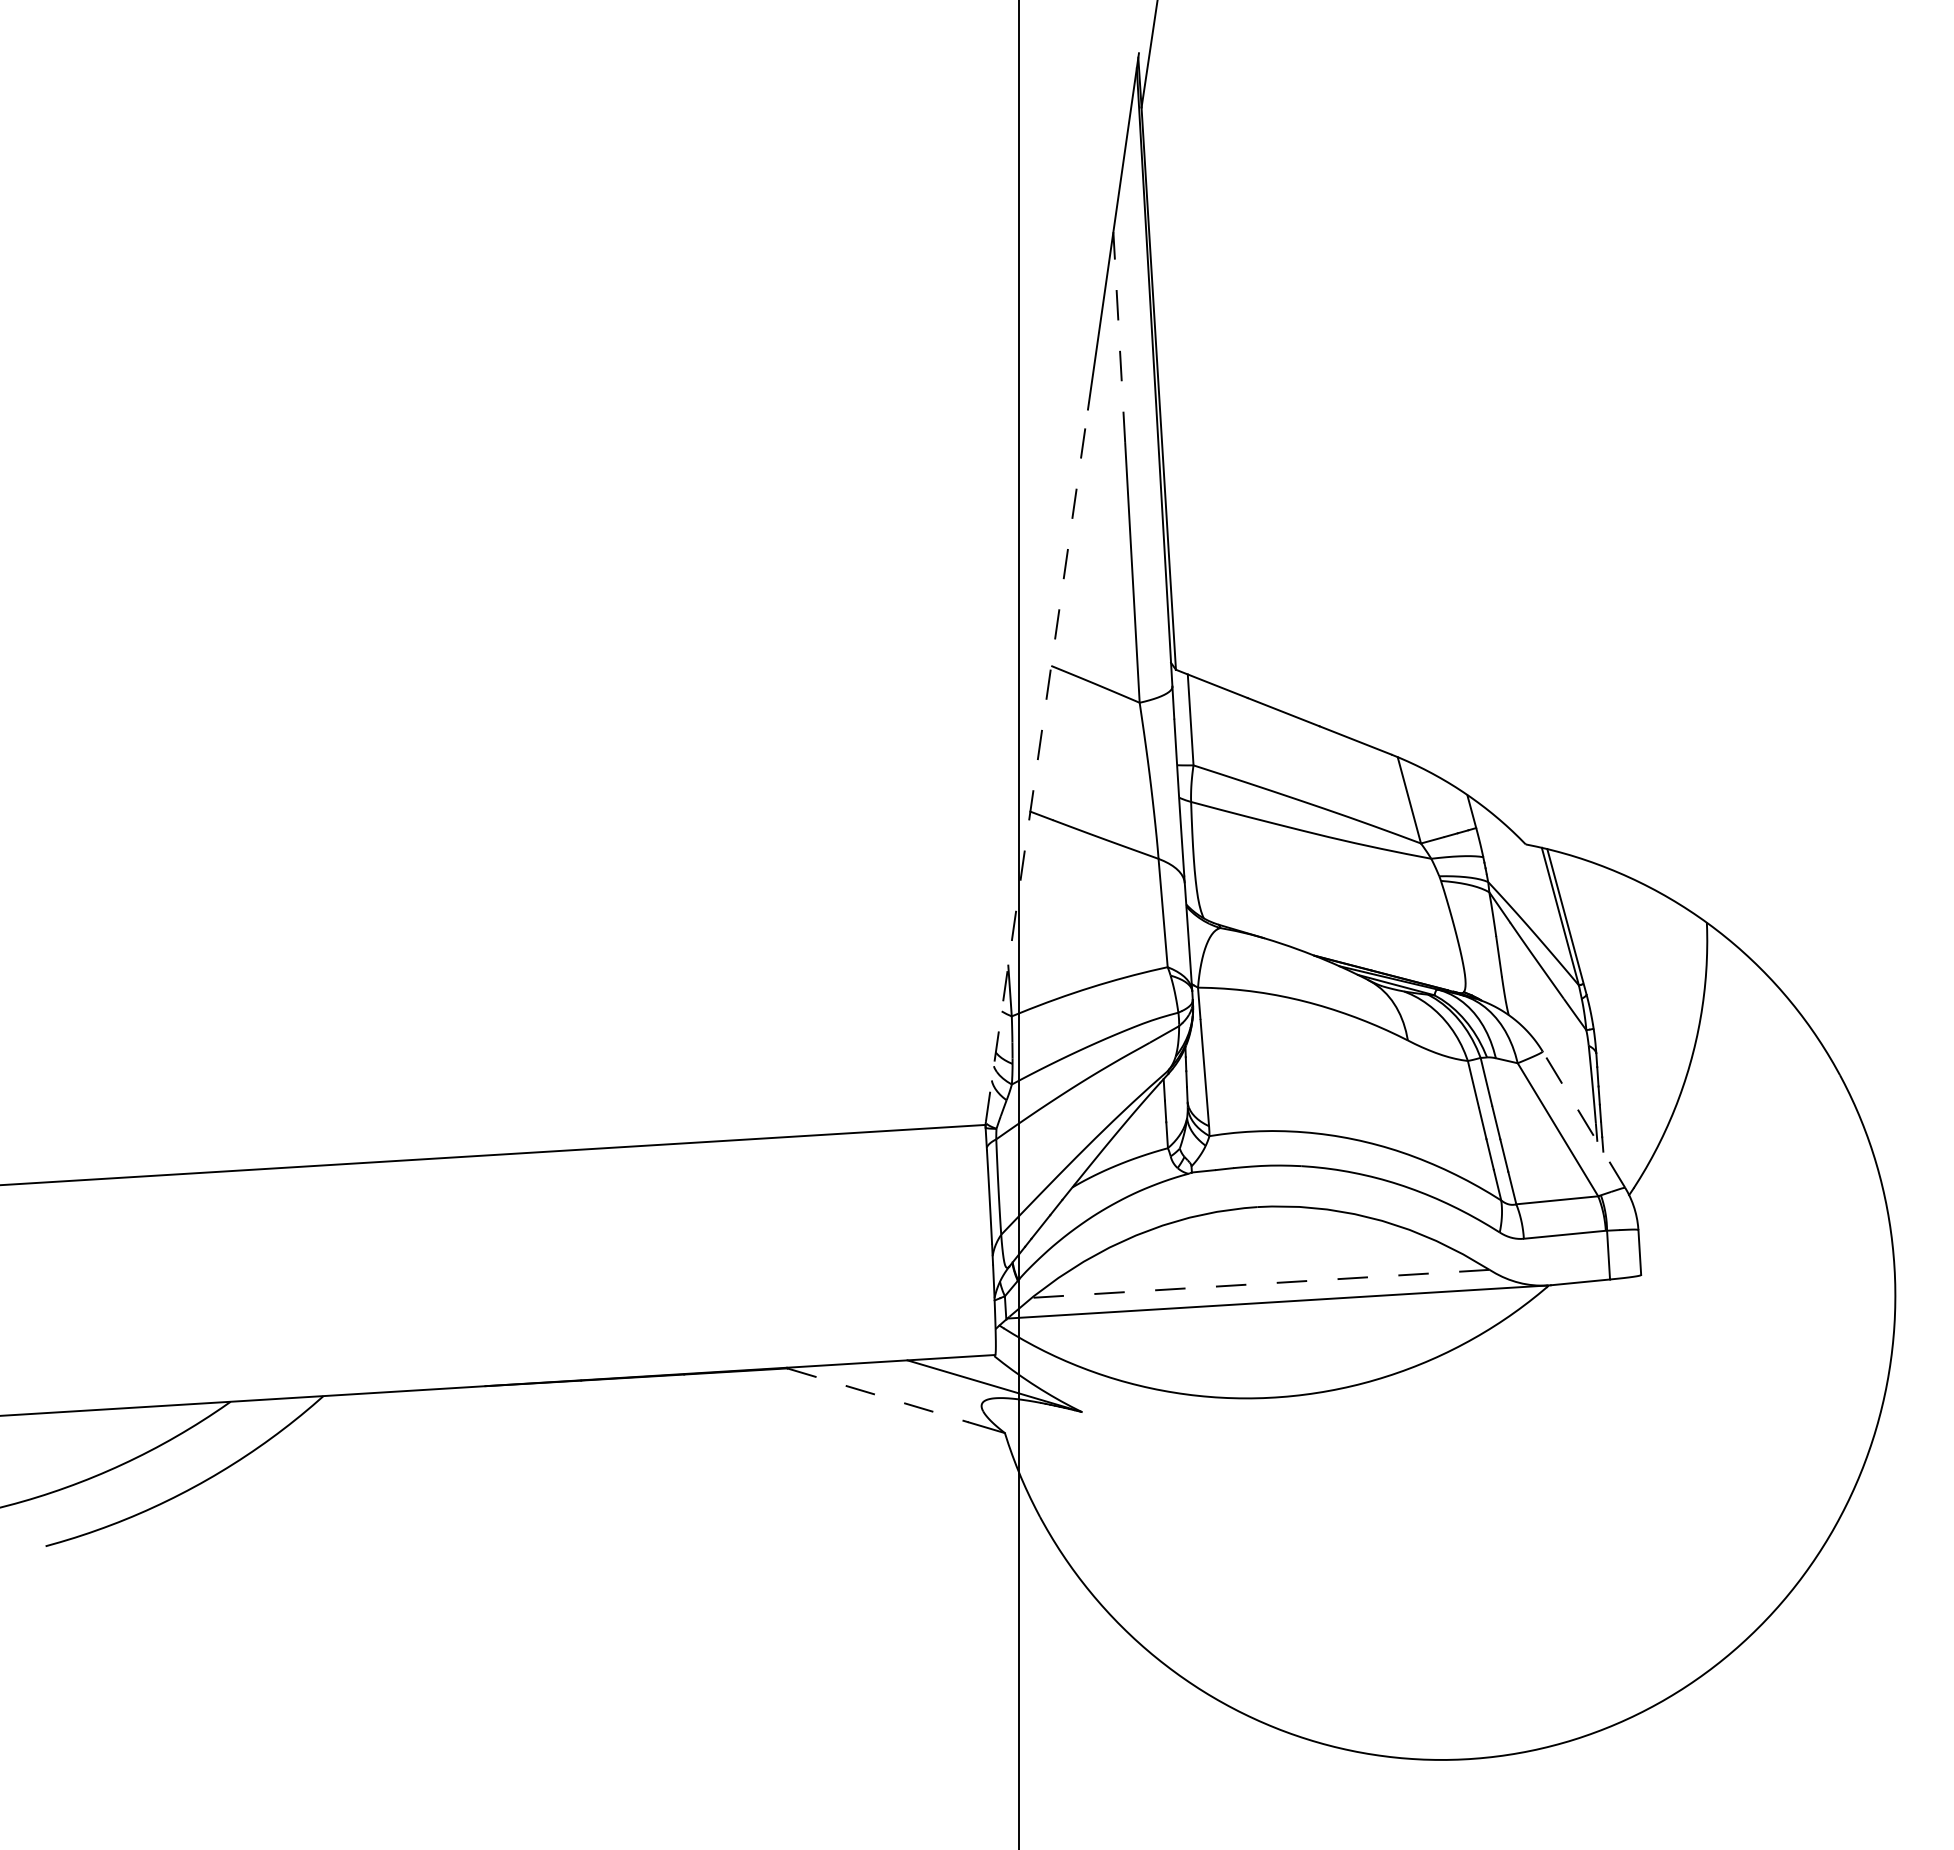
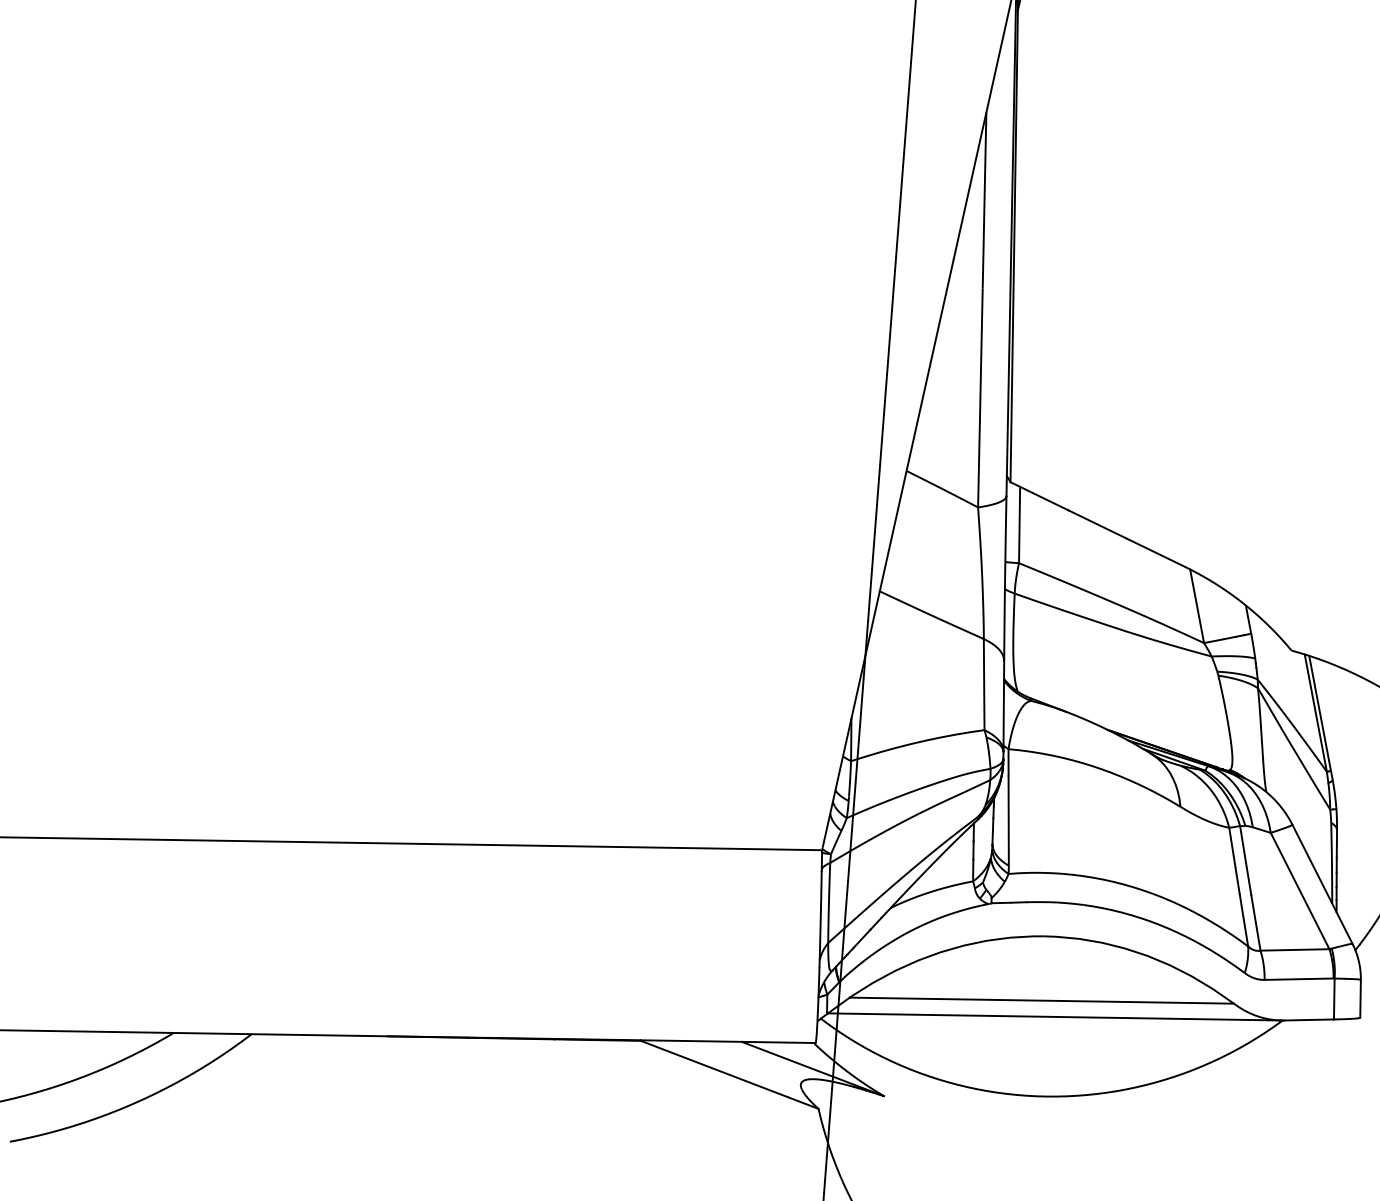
line: (1119, 338) -> (984, 201), dashed -> solid
line: (1036, 765) -> (887, 553), dashed -> solid
line: (1583, 1119) -> (1322, 884), dashed -> solid
line: (1260, 1283) -> (1041, 1000), dashed -> solid
line: (878, 1395) -> (715, 1069), dashed -> solid

